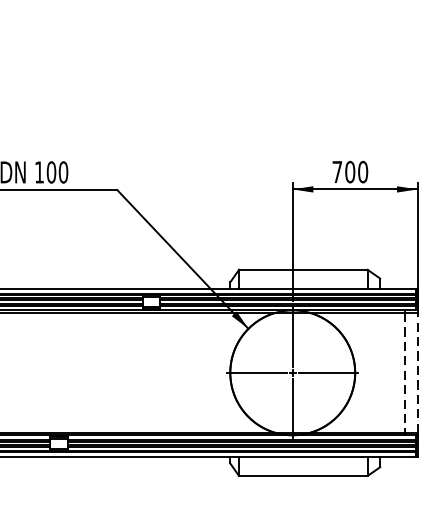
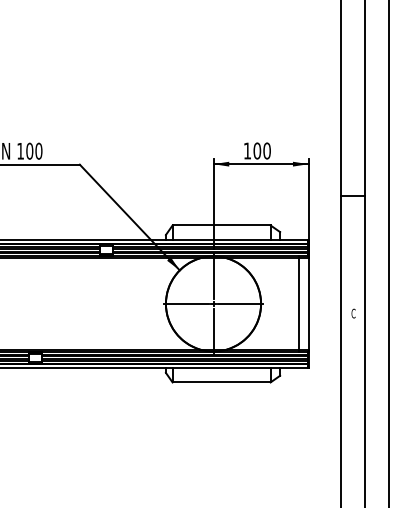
text: (337, 171) -> (247, 150), 700 -> 100
line: (405, 372) -> (299, 303), dashed -> solid
line: (417, 372) -> (308, 303), dashed -> solid

